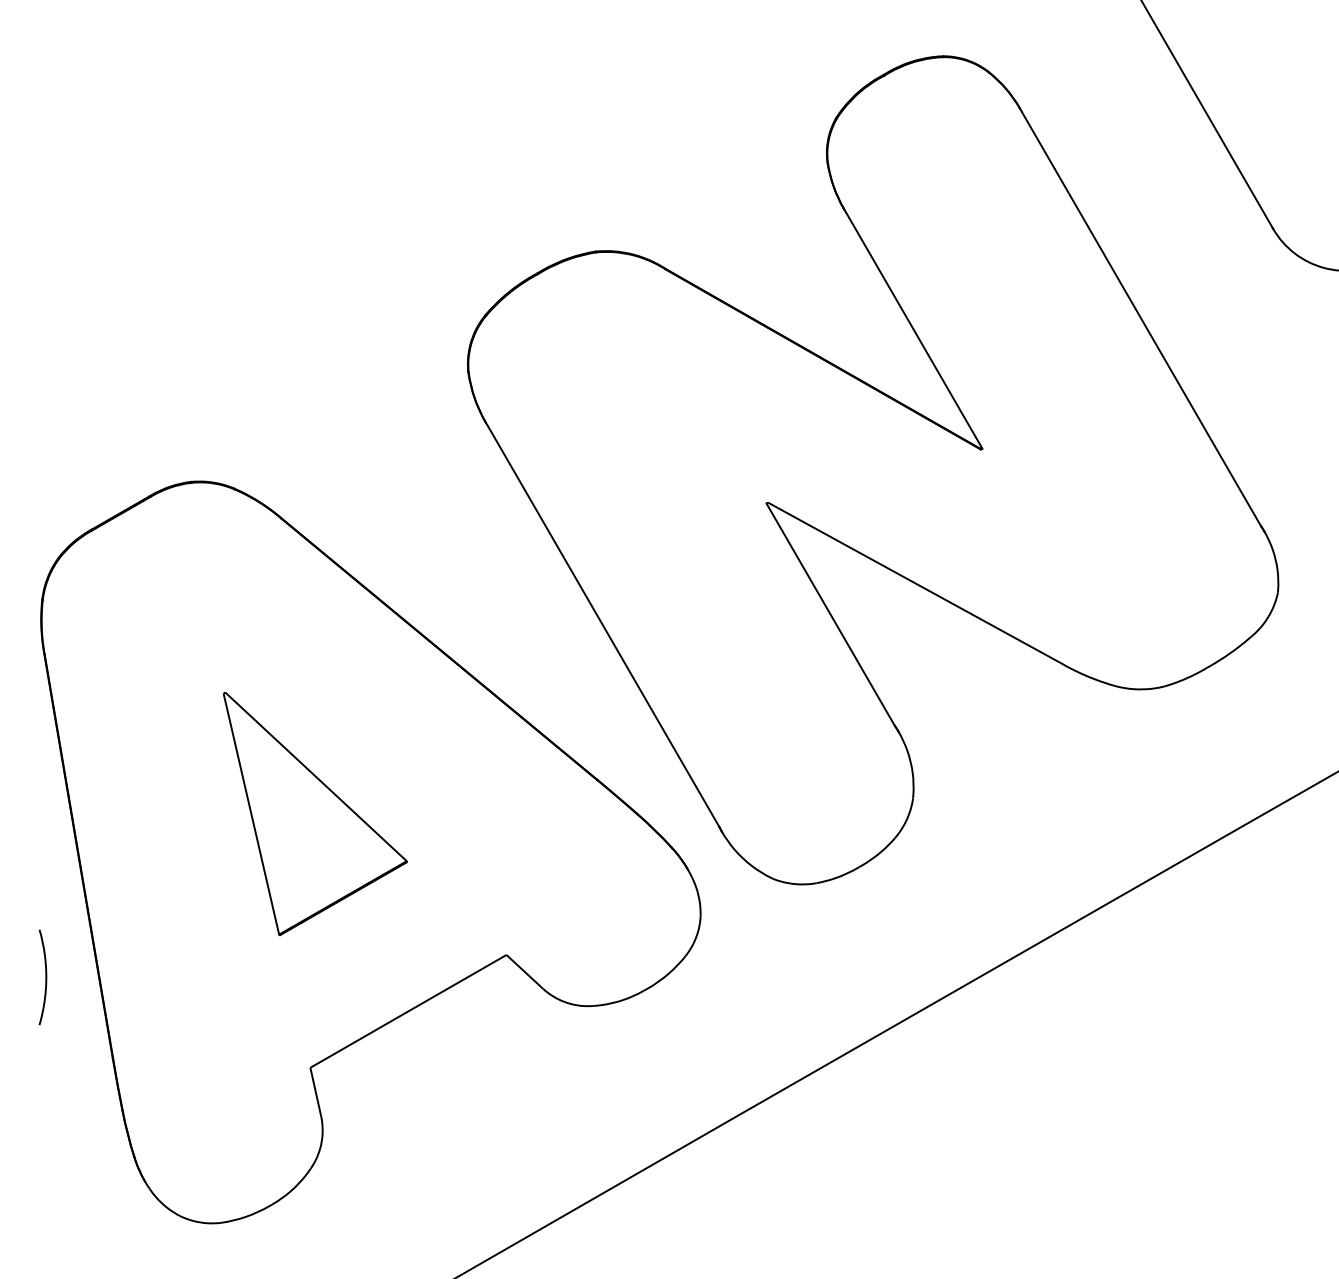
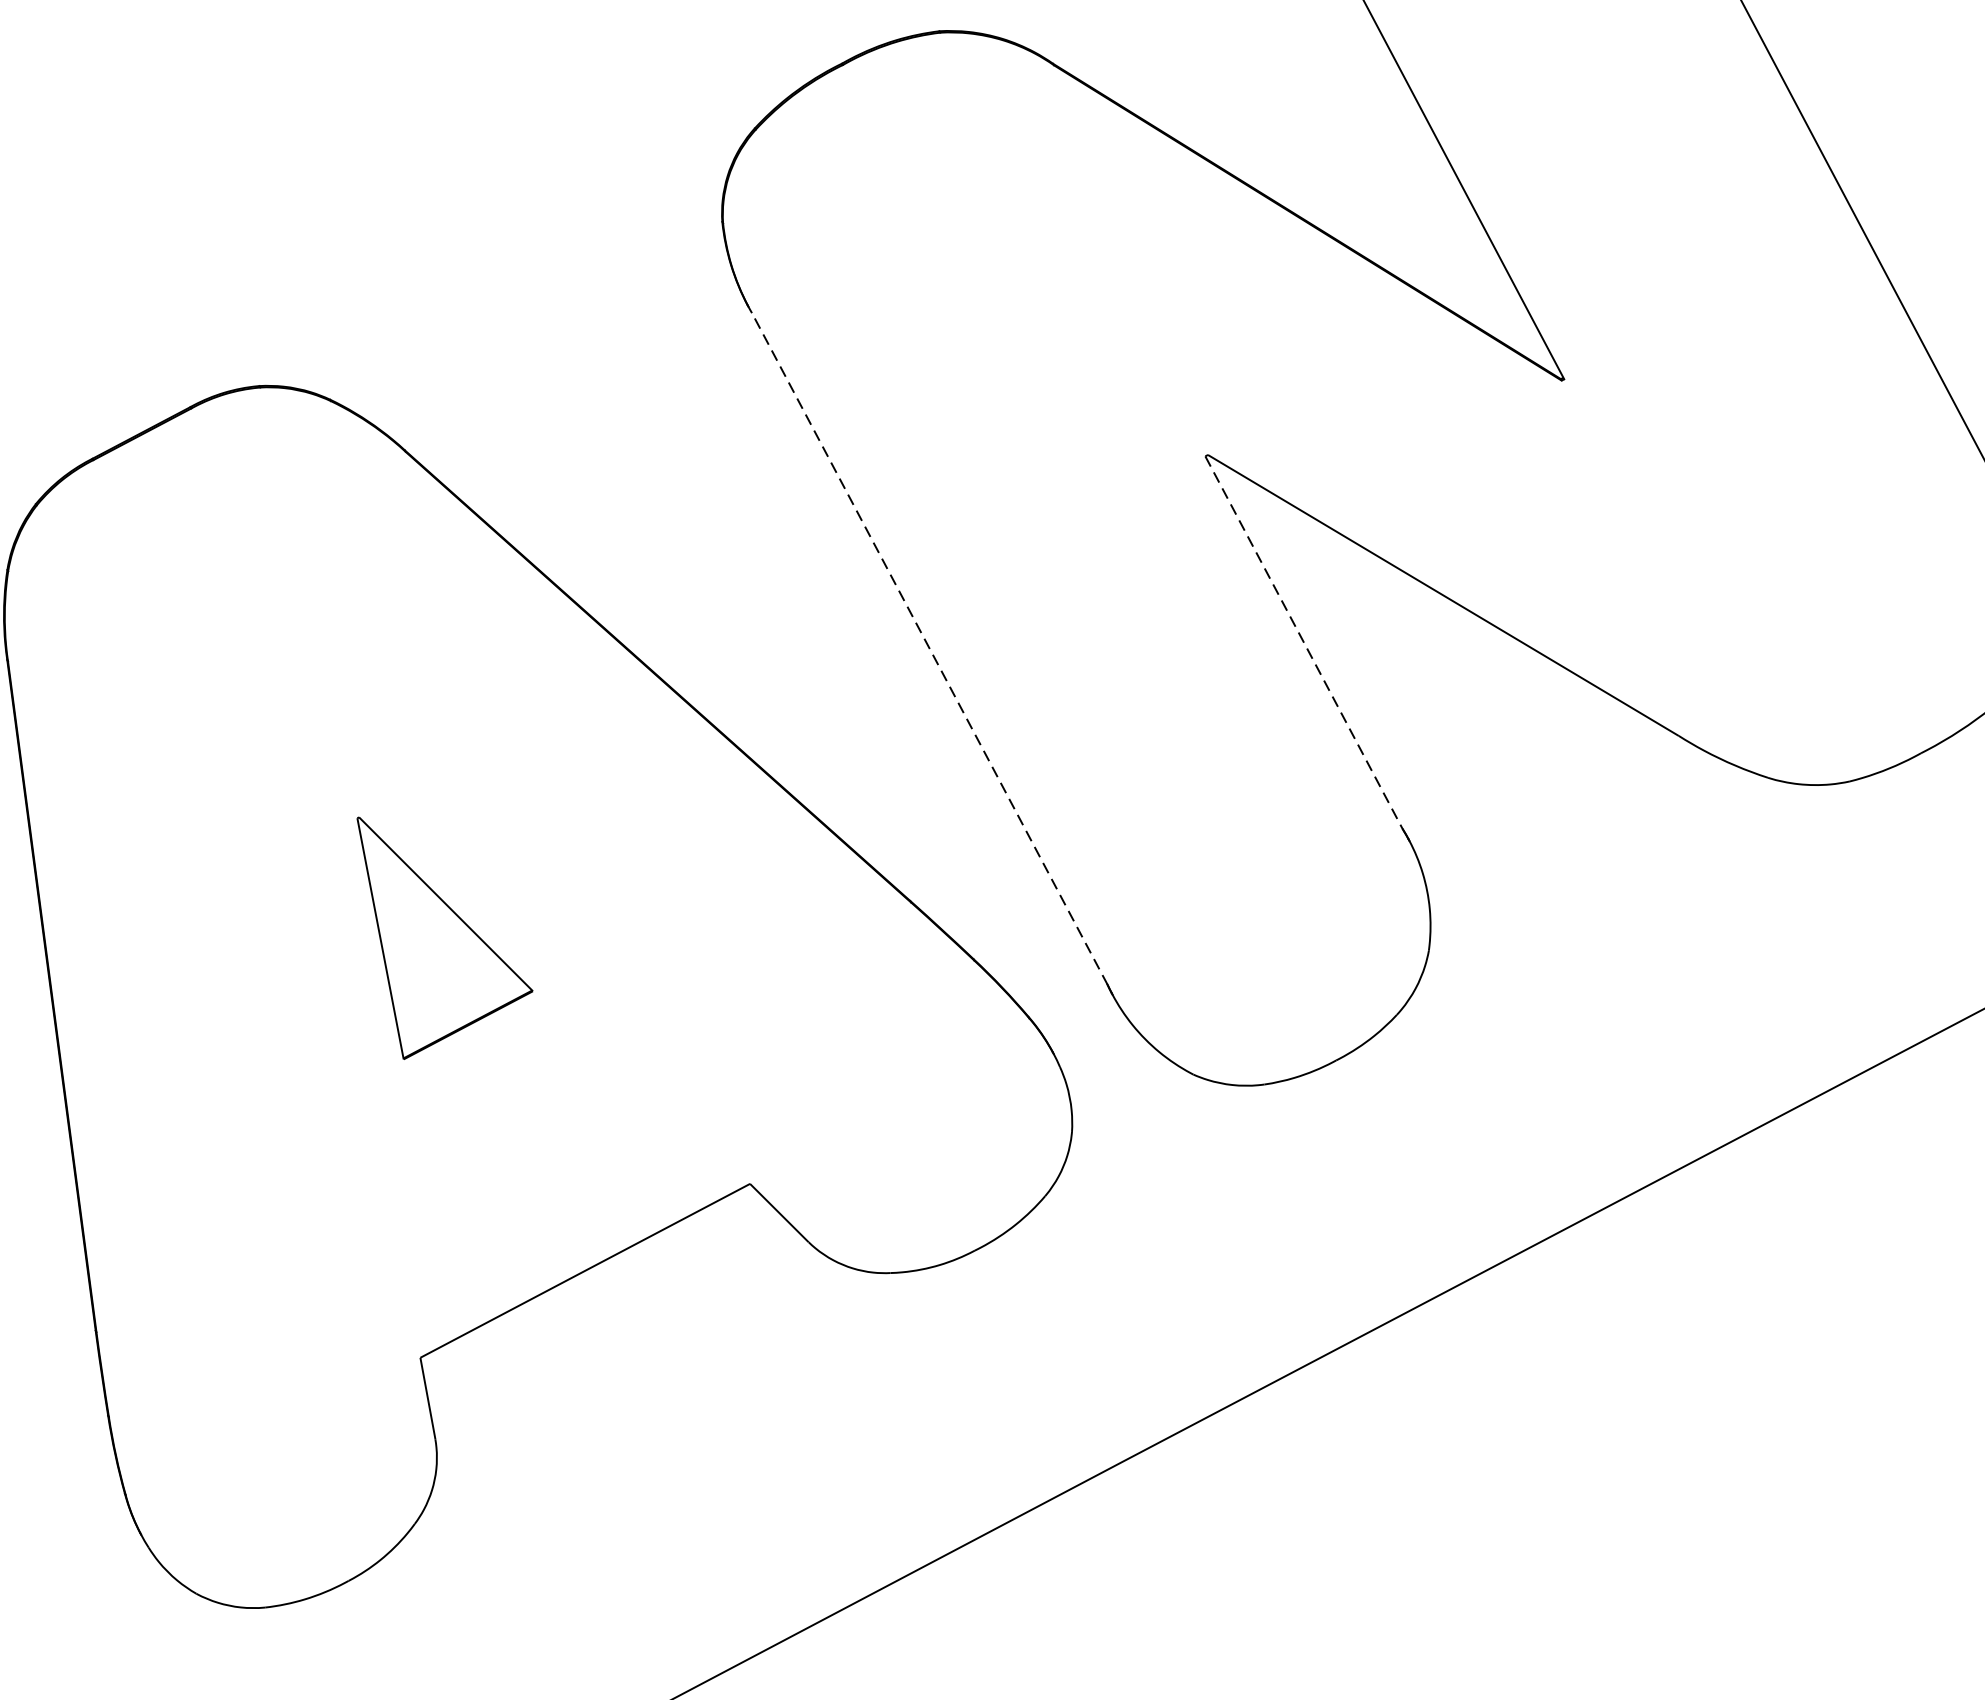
line: (830, 615) -> (1303, 644), solid -> dashed
line: (603, 626) -> (929, 648), solid -> dashed
part: (314, 814) -> (442, 941), size x0.6

